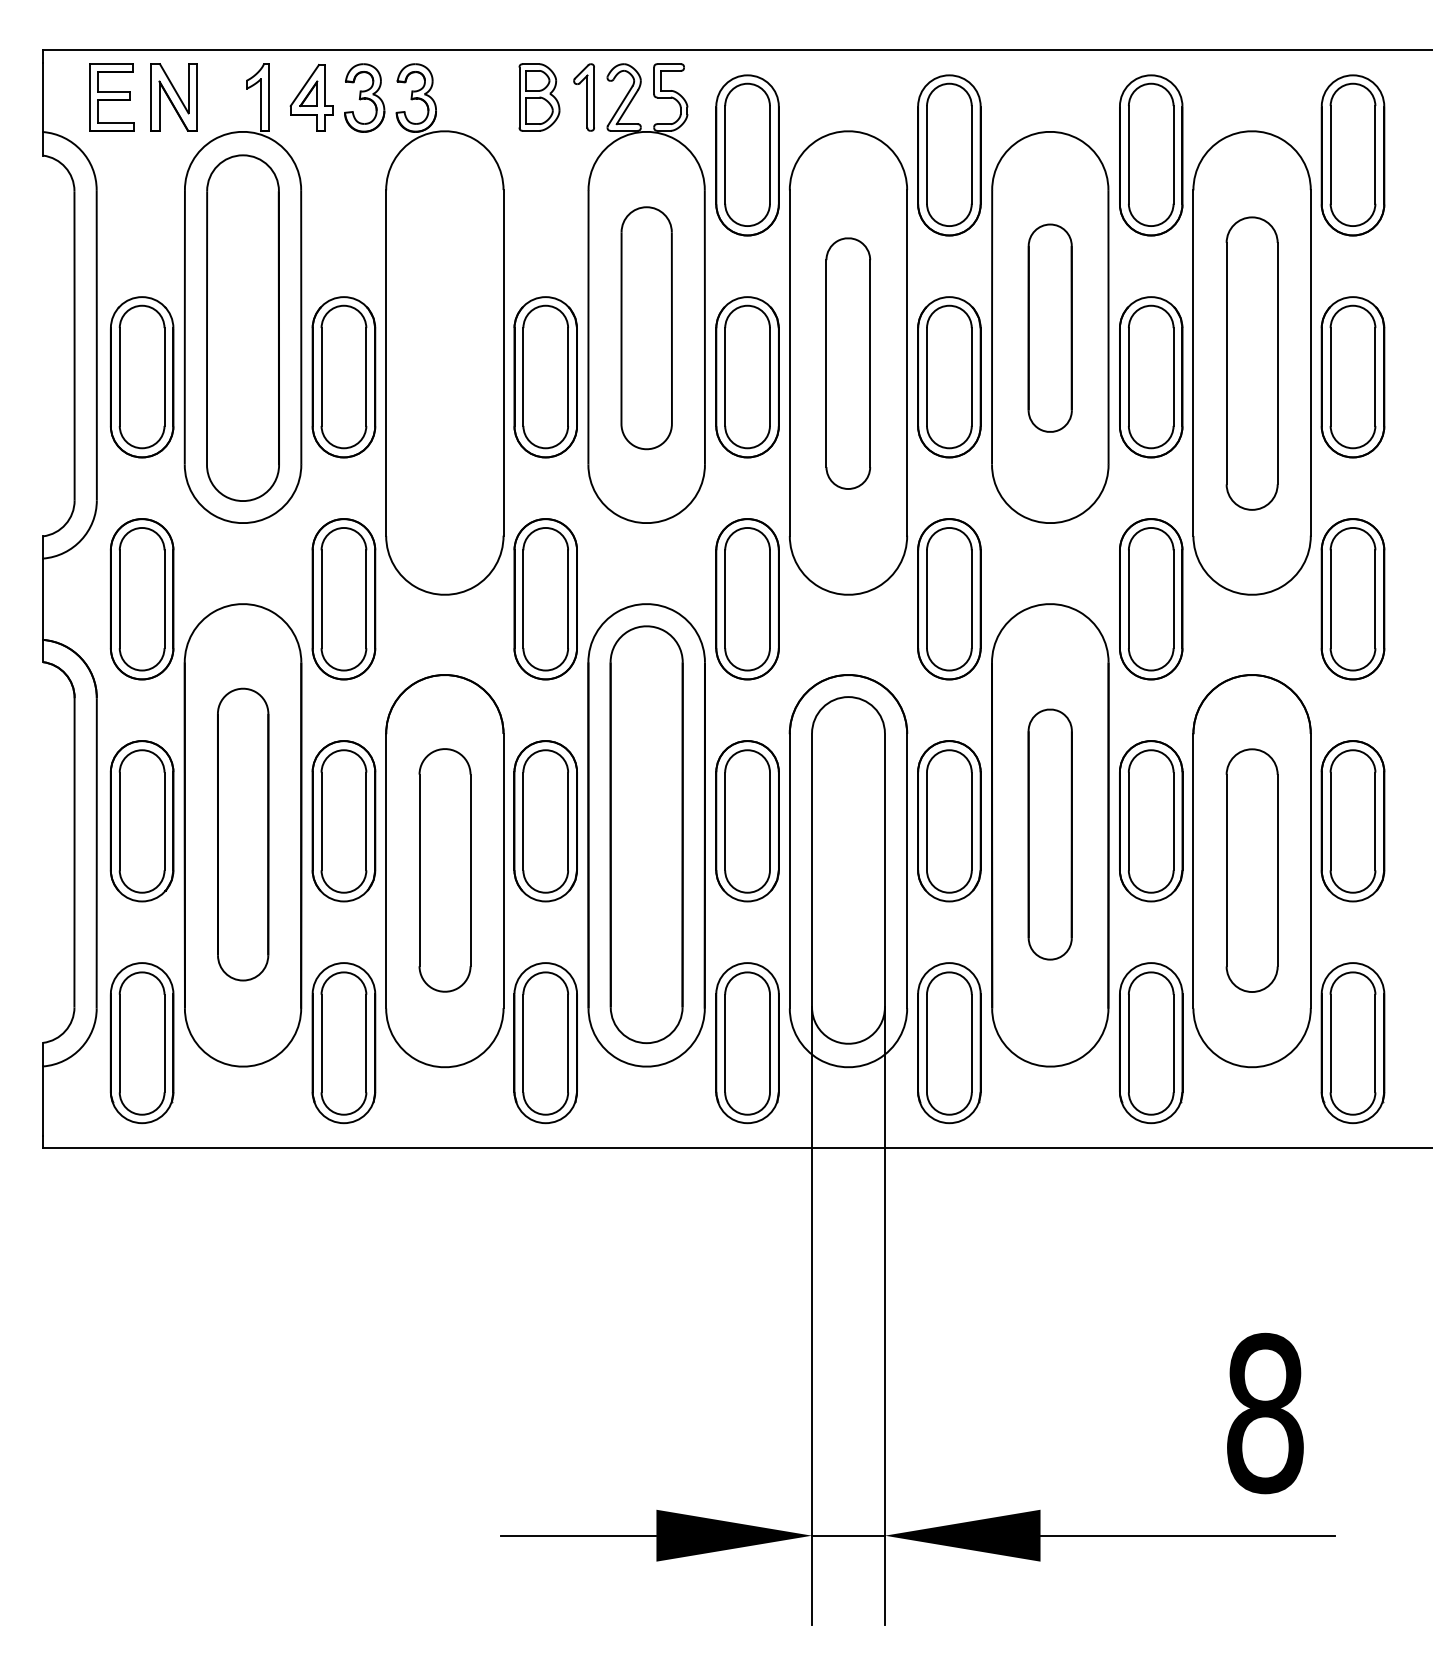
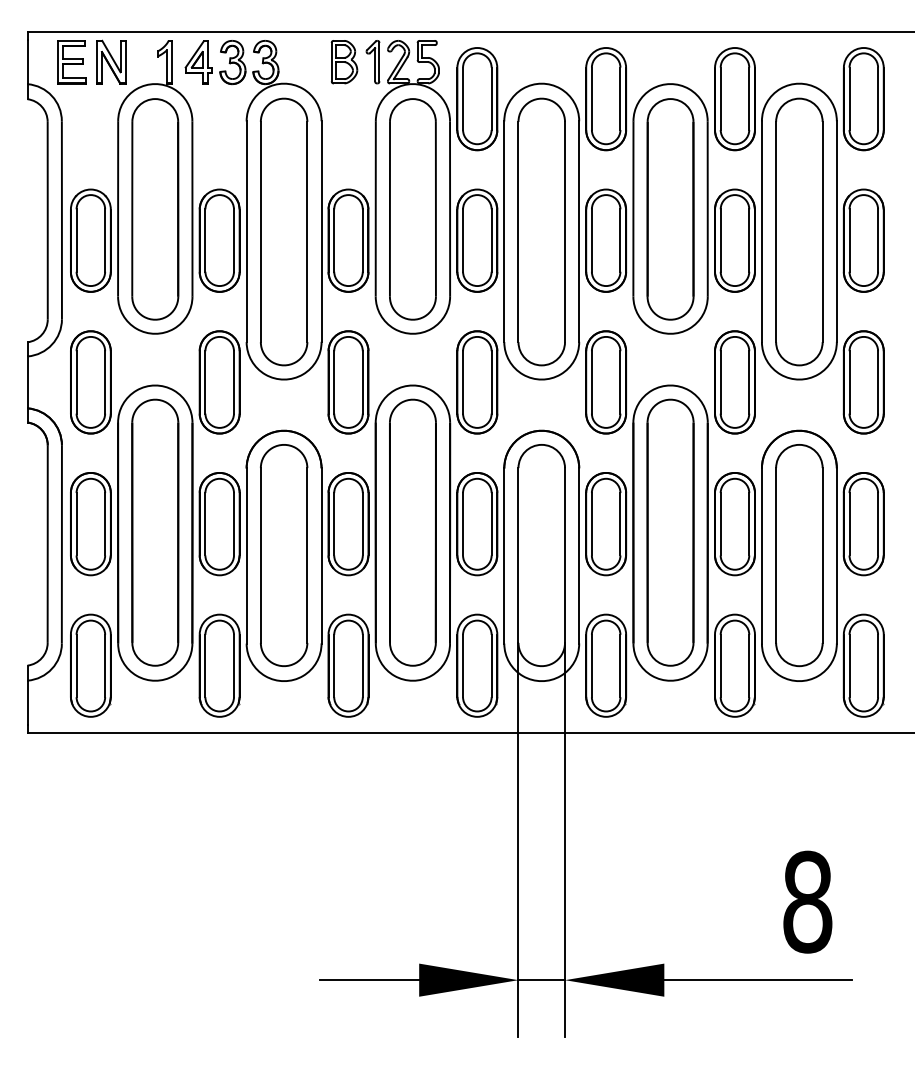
part: (646, 328) -> (412, 209), size x1.43
part: (1050, 328) -> (670, 209), size x1.67
part: (445, 362) -> (284, 231), added
part: (848, 362) -> (541, 231), size x1.67
part: (1252, 362) -> (799, 231), size x1.43
part: (243, 834) -> (155, 532), size x1.43
part: (1050, 834) -> (670, 532), size x1.67
part: (445, 870) -> (284, 555), size x1.43
part: (1252, 870) -> (799, 555), size x1.43

